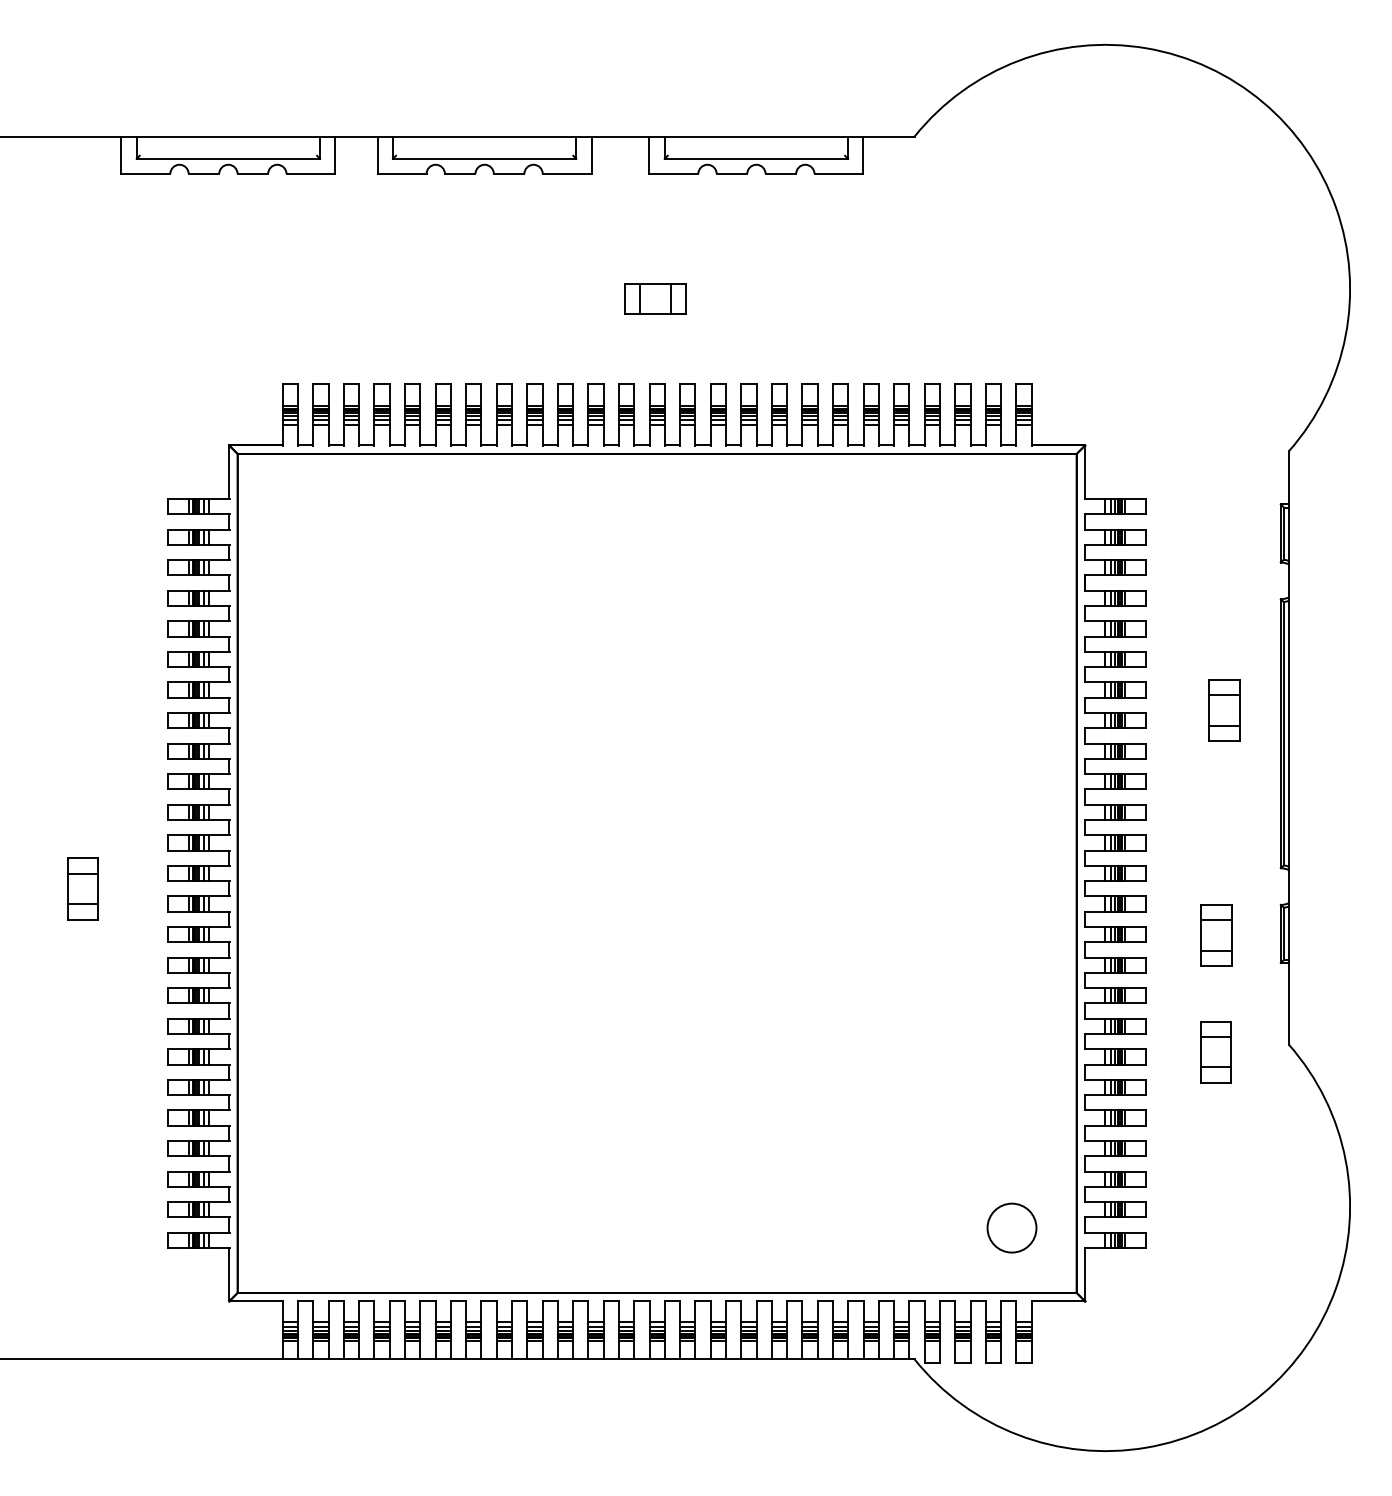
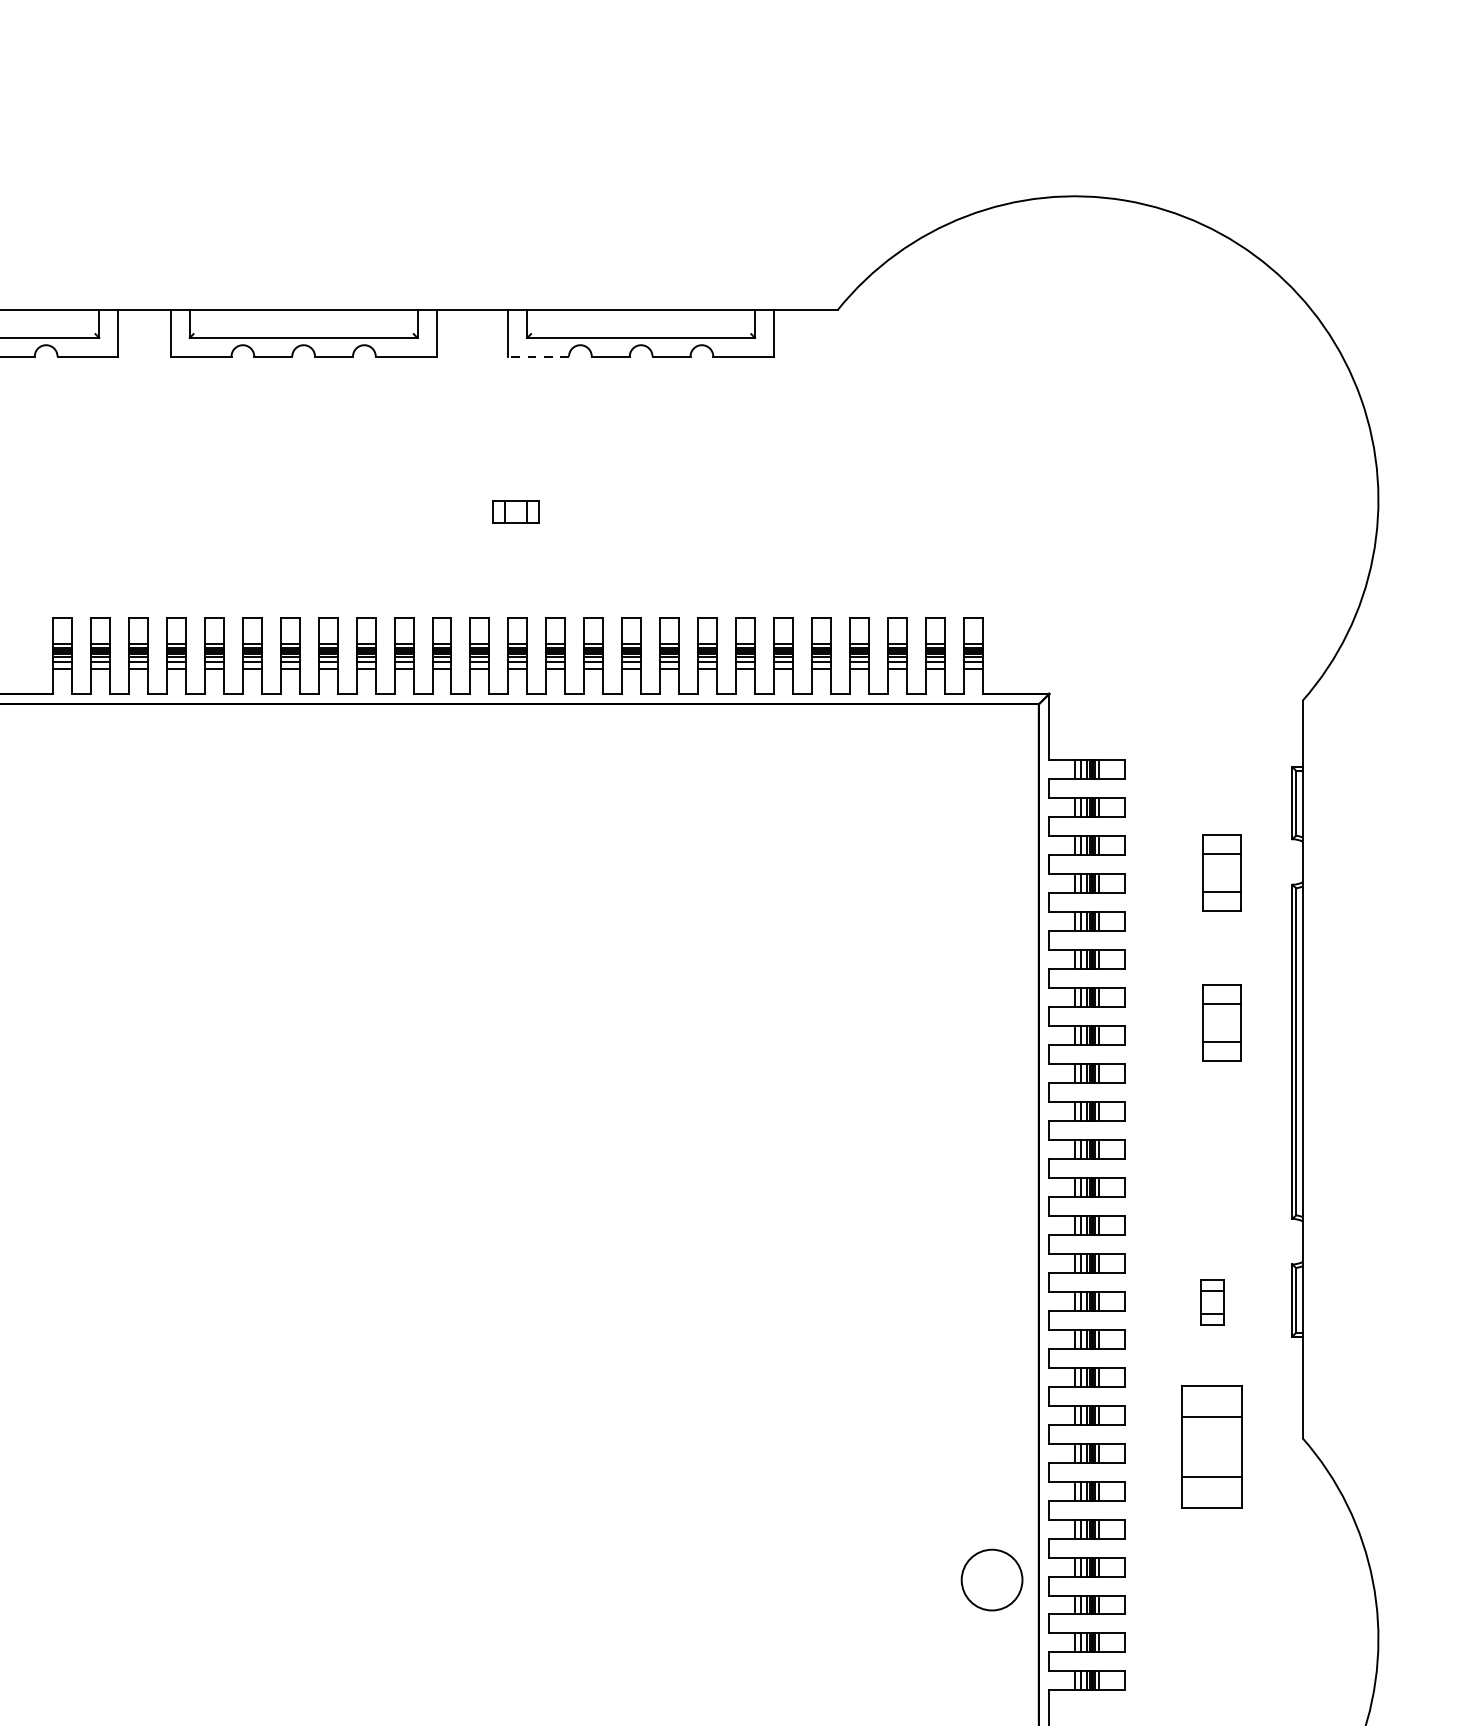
line: (673, 173) -> (538, 356), solid -> dashed
part: (655, 298) -> (515, 511), size x0.6
part: (1224, 589) -> (1222, 872), added
part: (1216, 935) -> (1212, 1302), size x0.6
part: (1215, 1052) -> (1211, 1447), size x1.6
part: (1011, 1227) -> (991, 1579), moved

